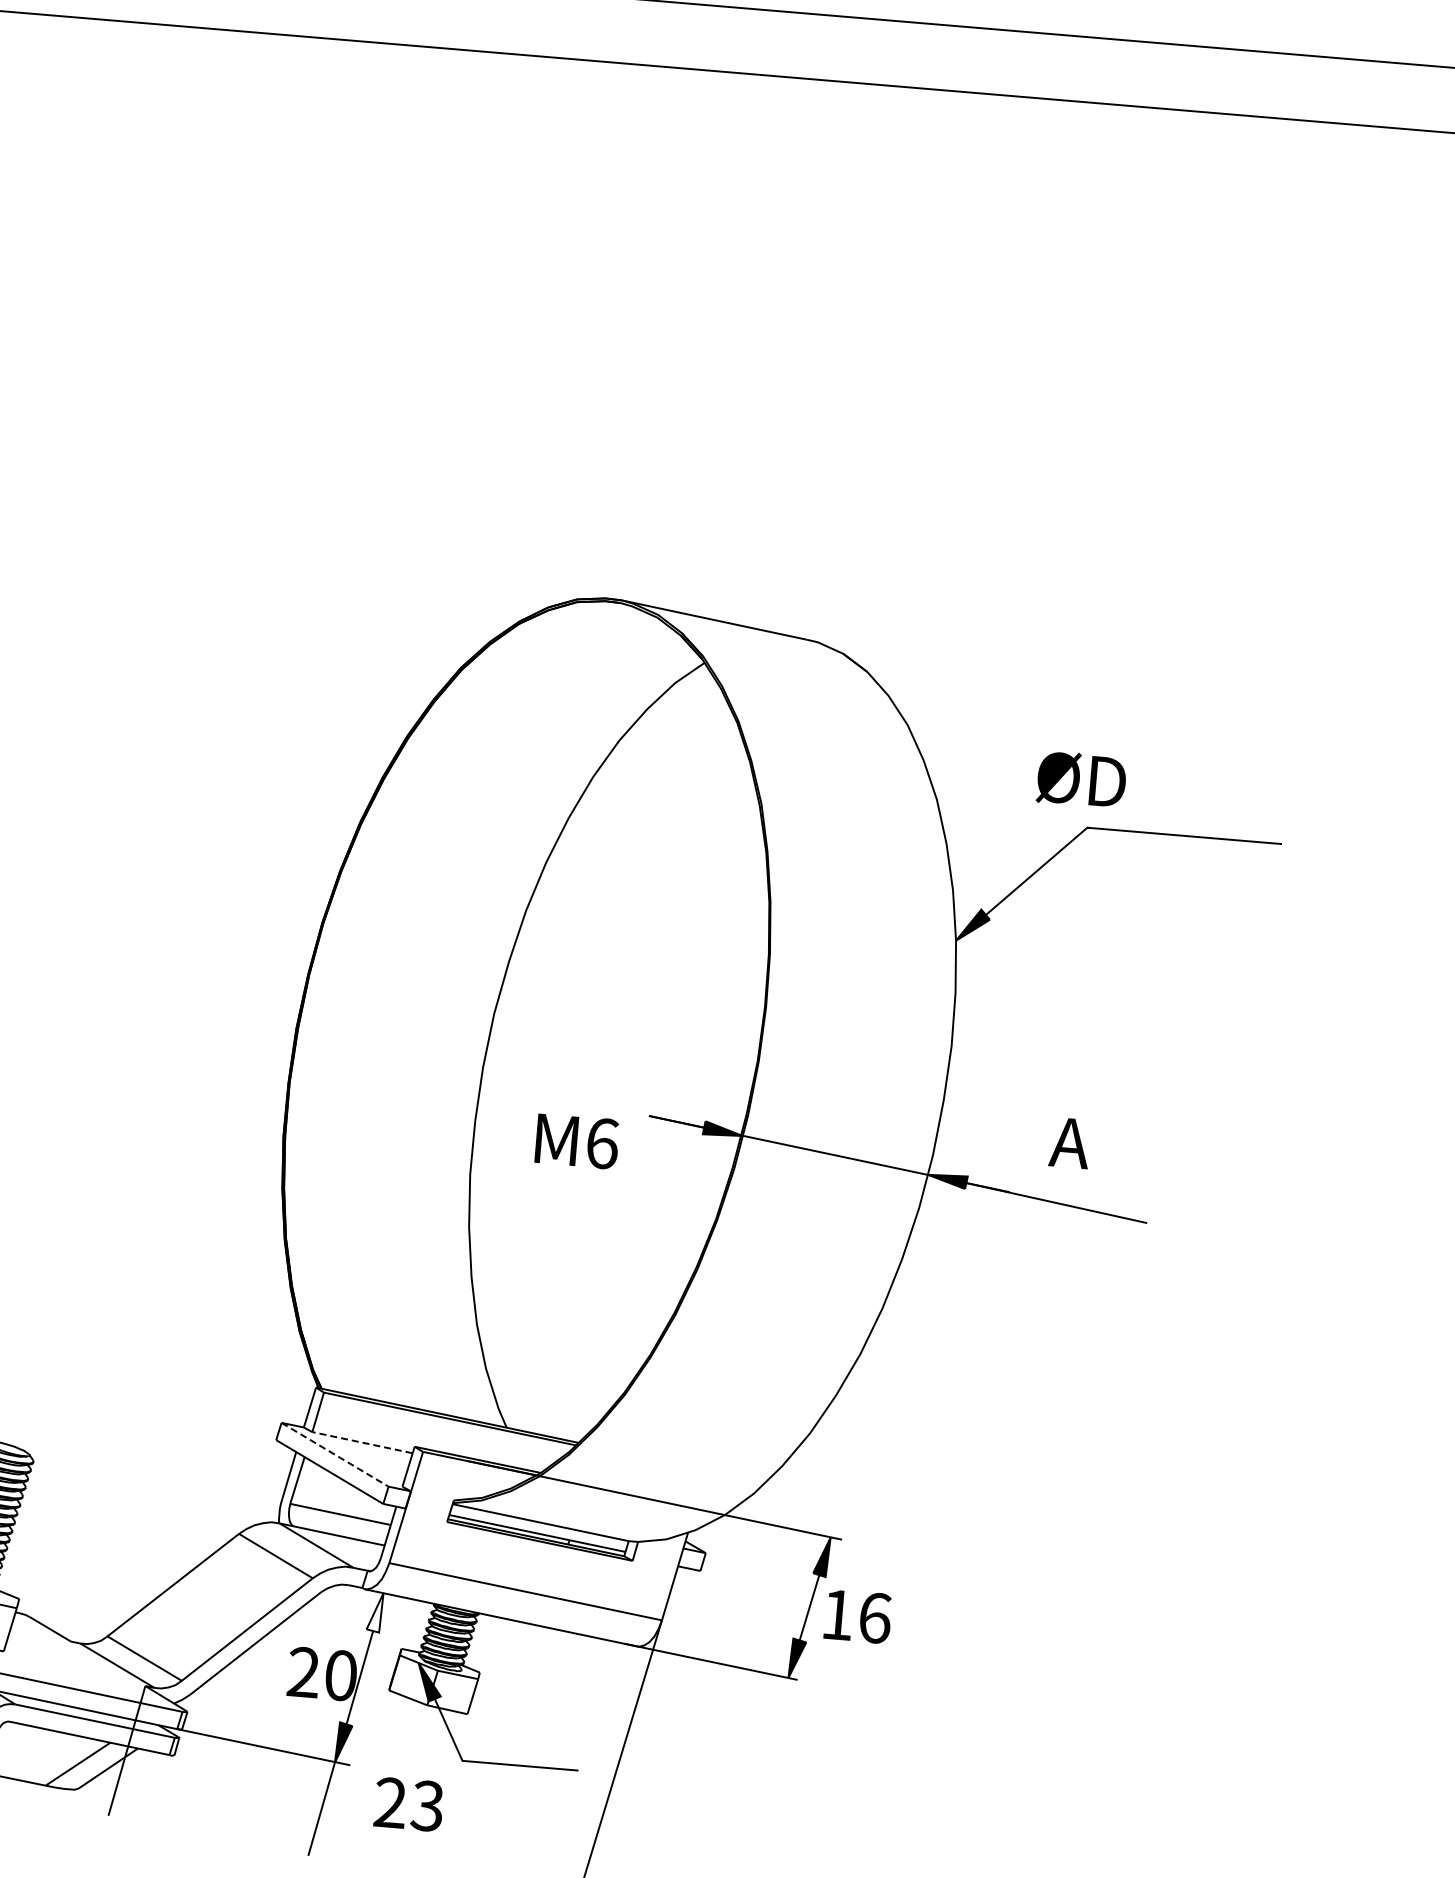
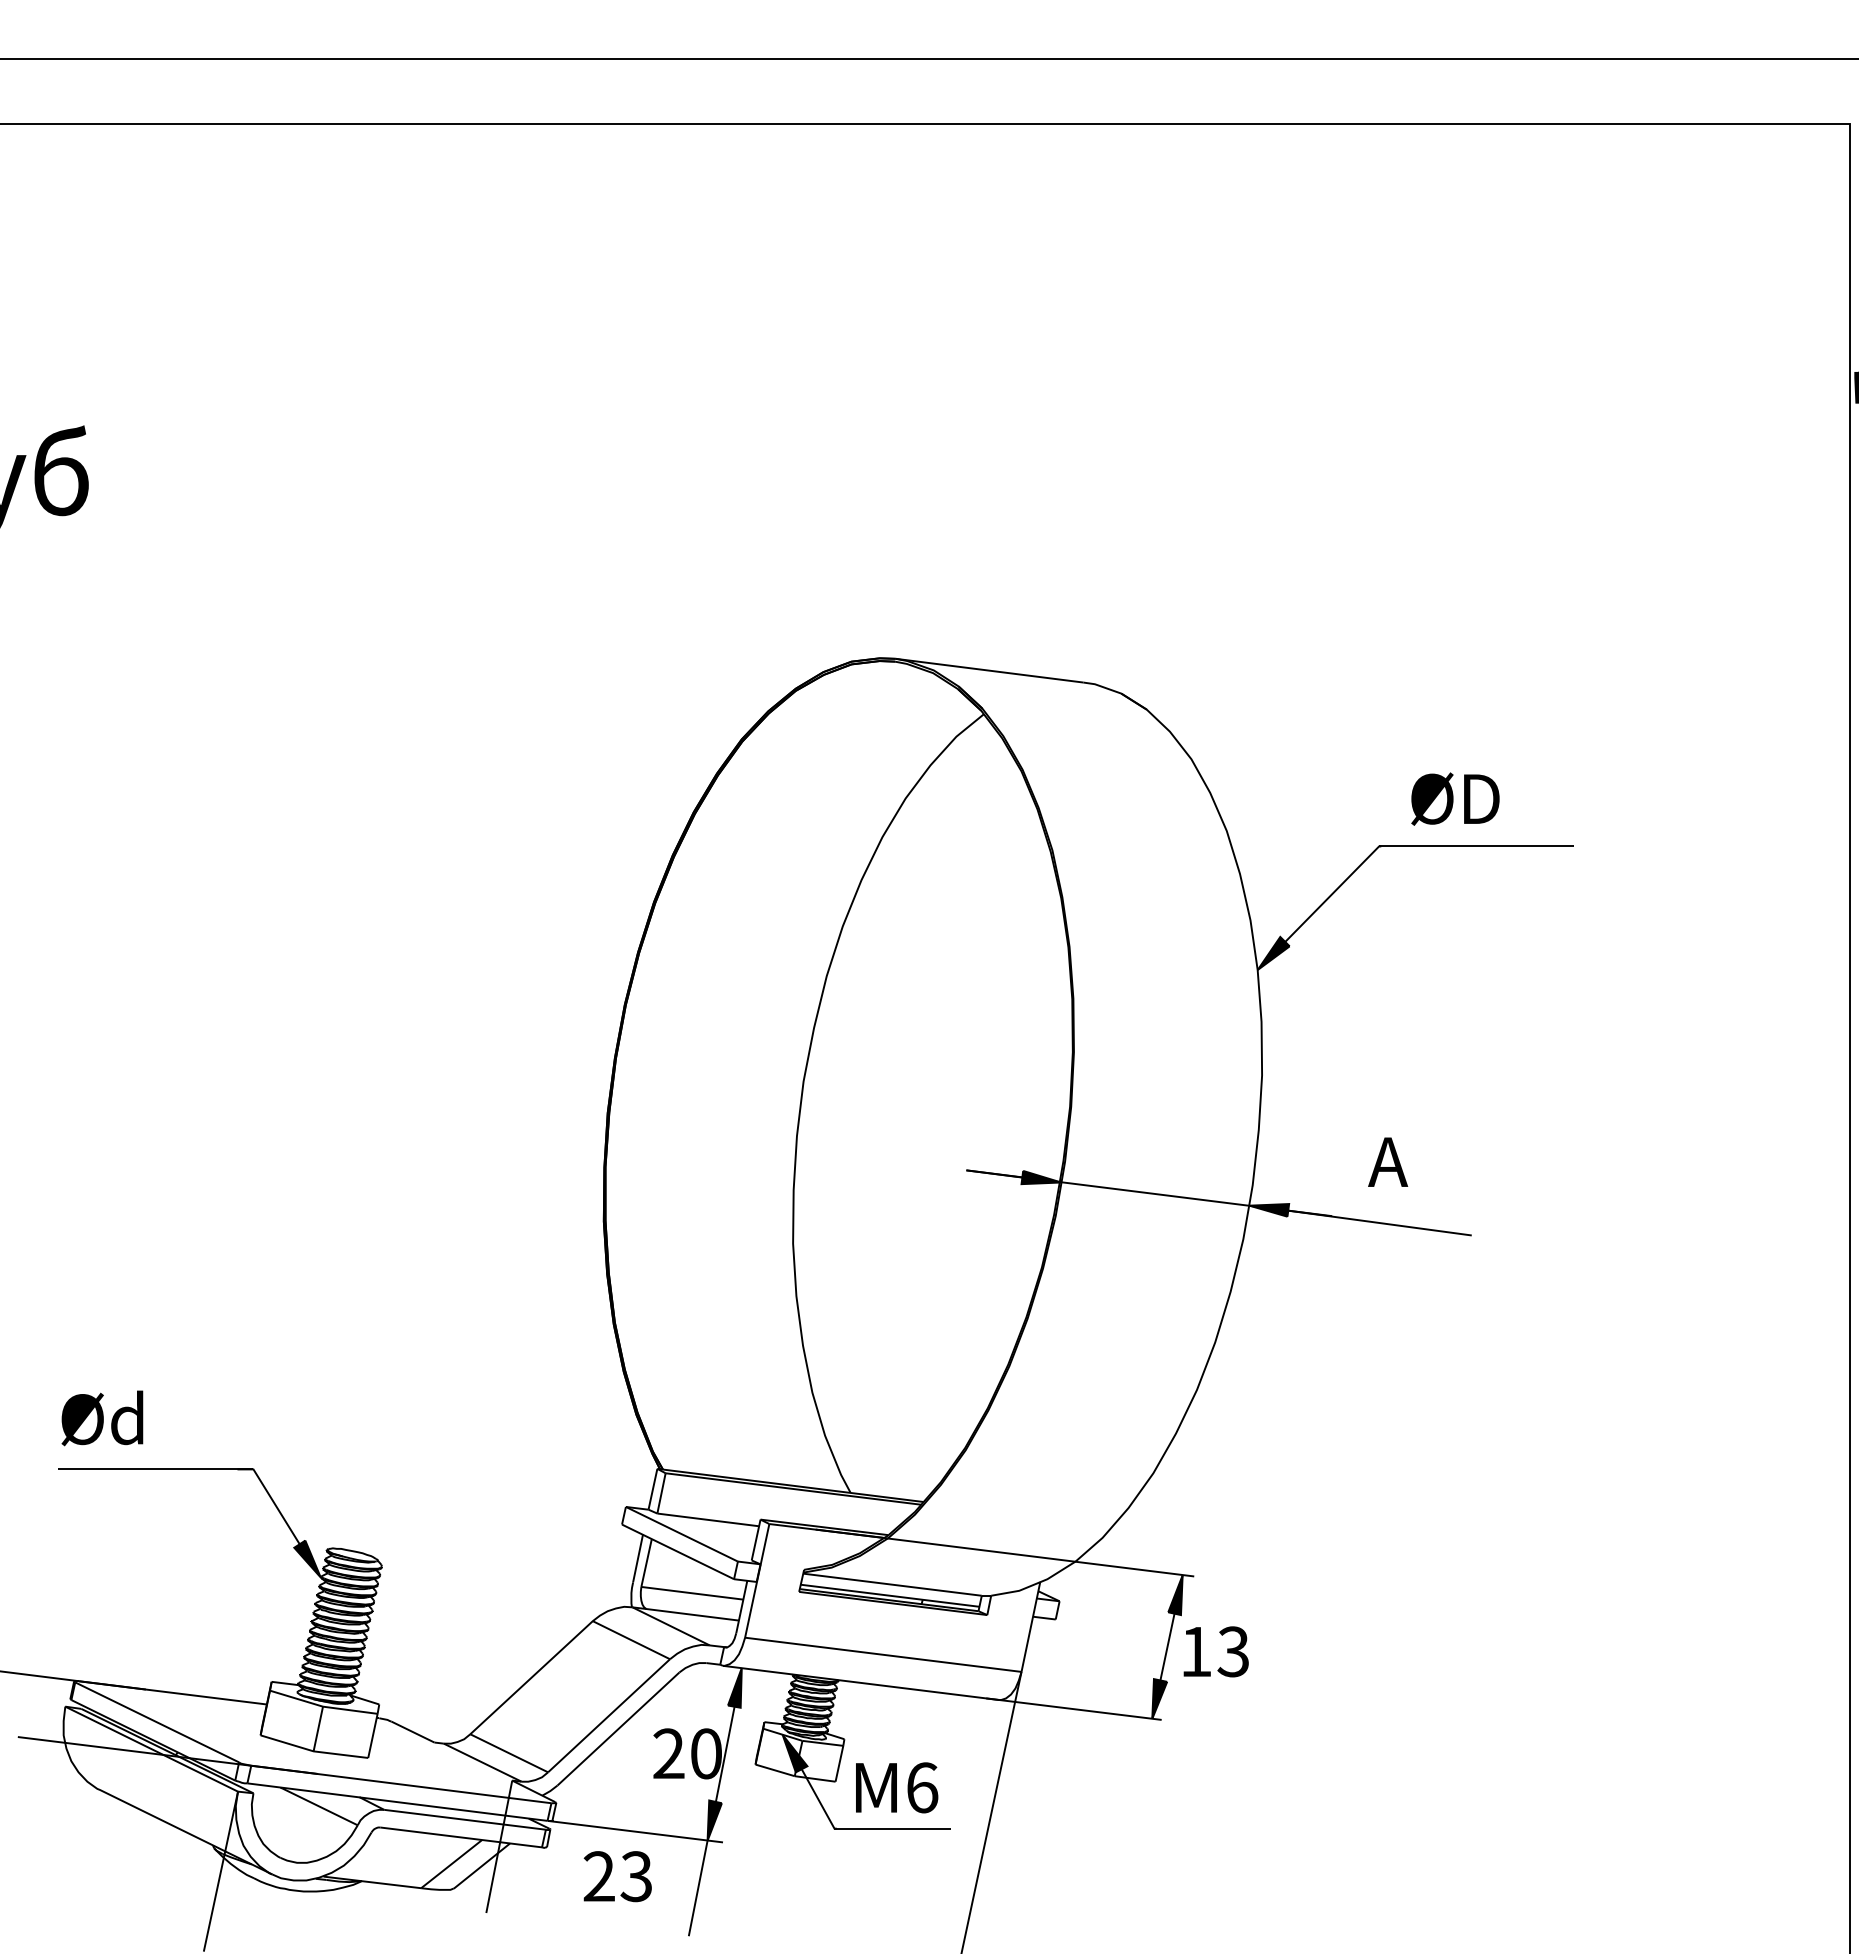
text: (1081, 779) -> (1455, 798), moved
text: (577, 1141) -> (897, 1787), moved
line: (361, 1442) -> (707, 1519), dashed -> solid
line: (335, 1455) -> (682, 1534), dashed -> solid
fill: (374, 1611) -> (734, 1687), added
text: (874, 1617) -> (1233, 1651), 16 -> 13
text: (408, 1804) -> (617, 1876), moved

